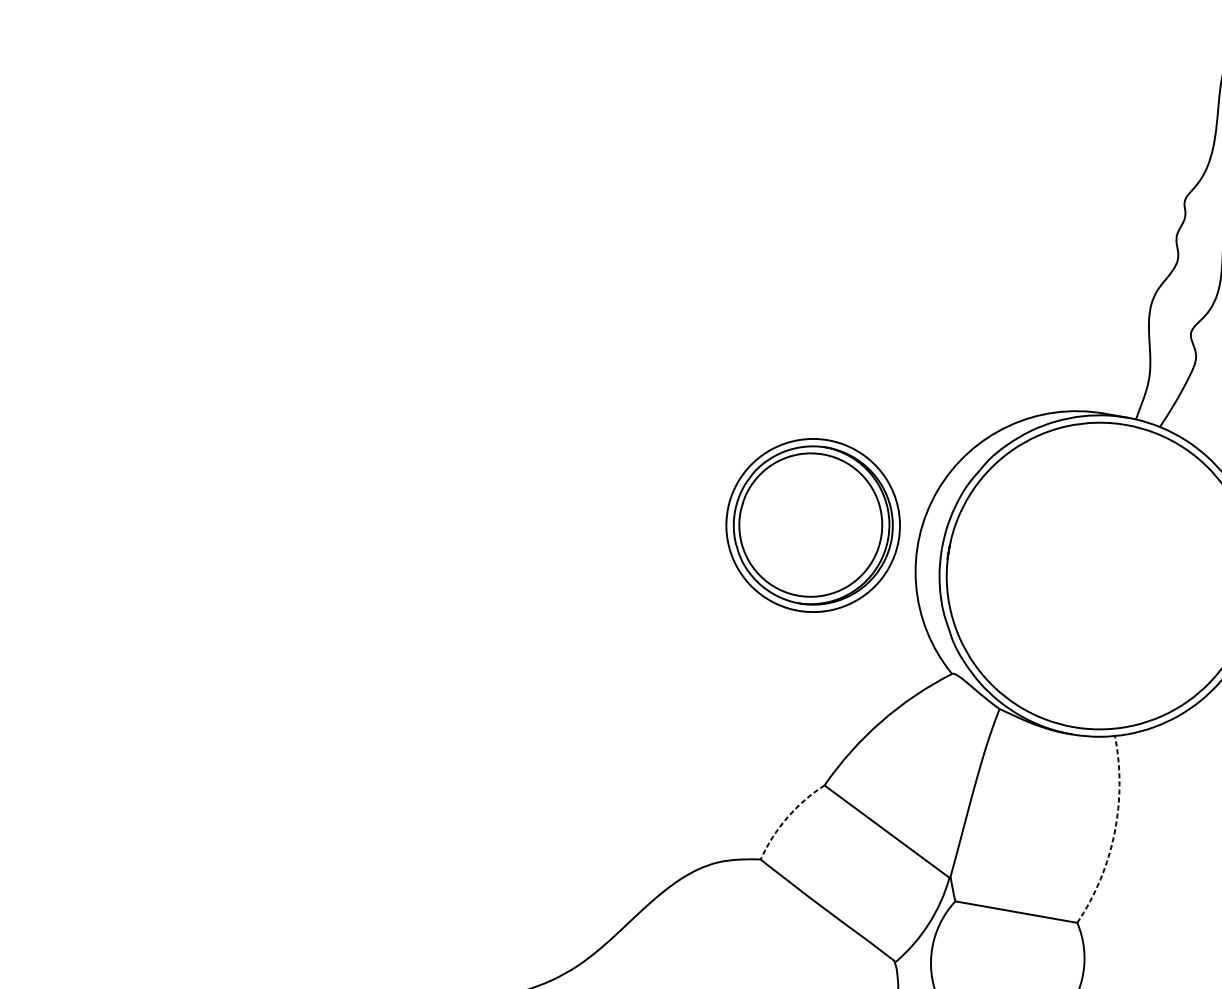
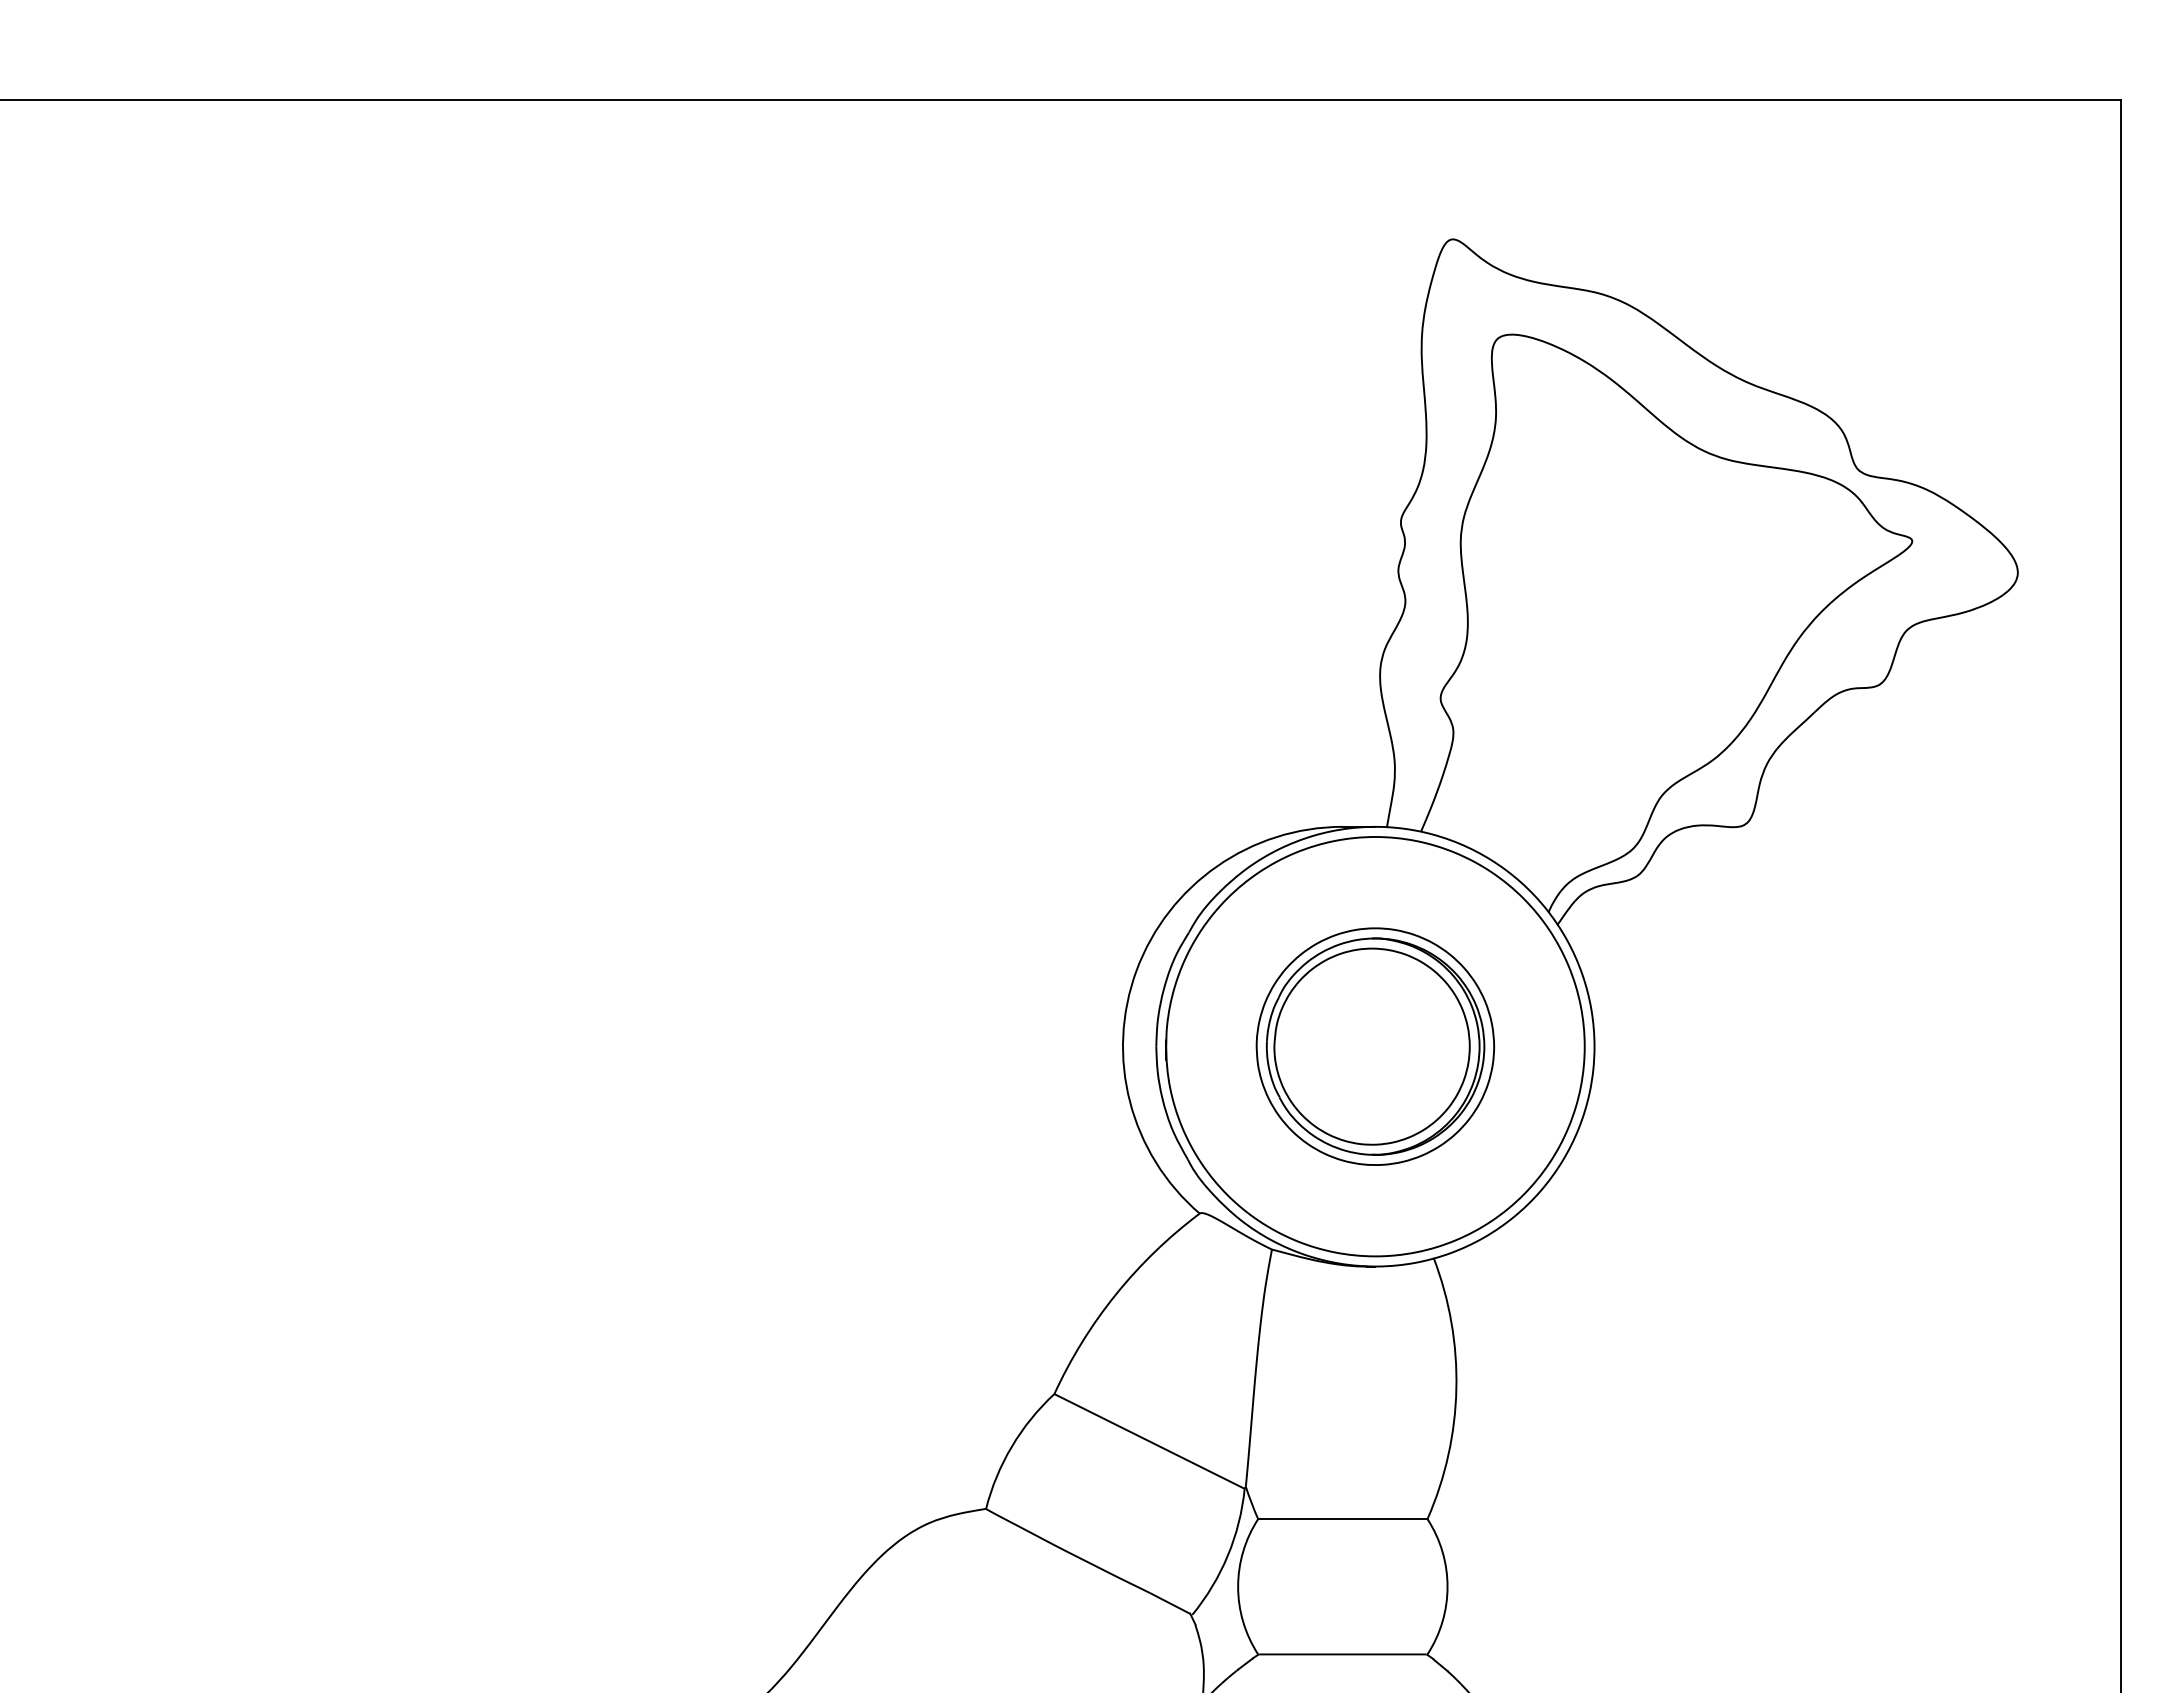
part: (812, 525) -> (1374, 1046), moved
arc: (786, 817) -> (1011, 1446), dashed -> solid
arc: (1114, 833) -> (1456, 1389), dashed -> solid

